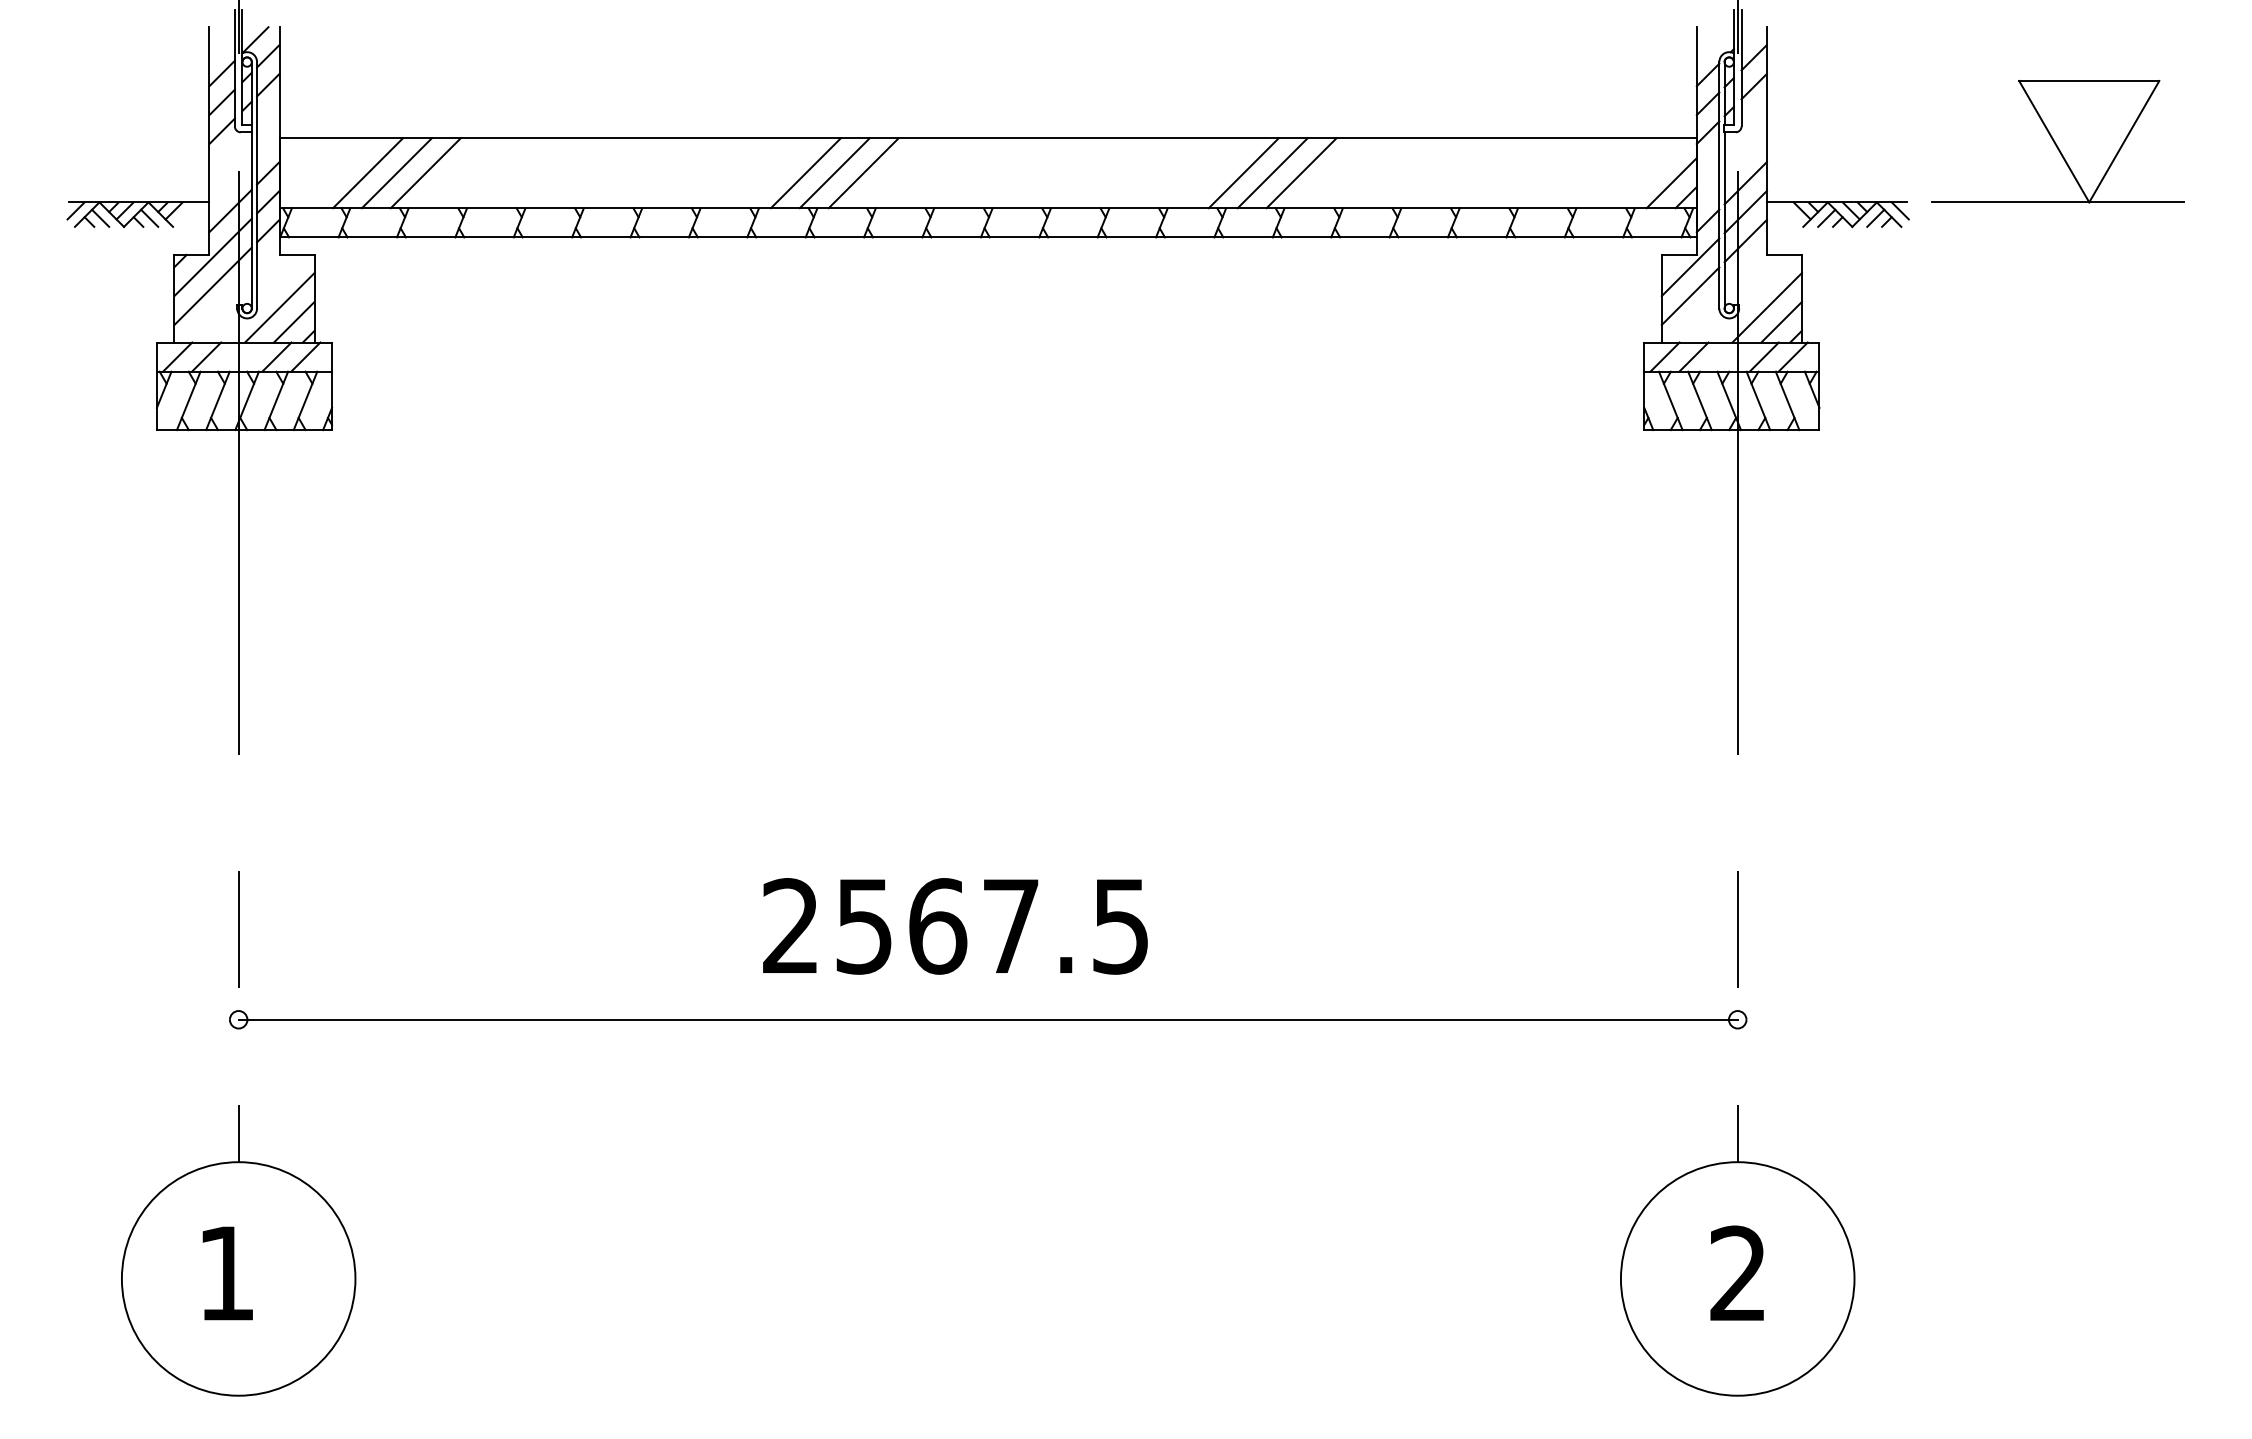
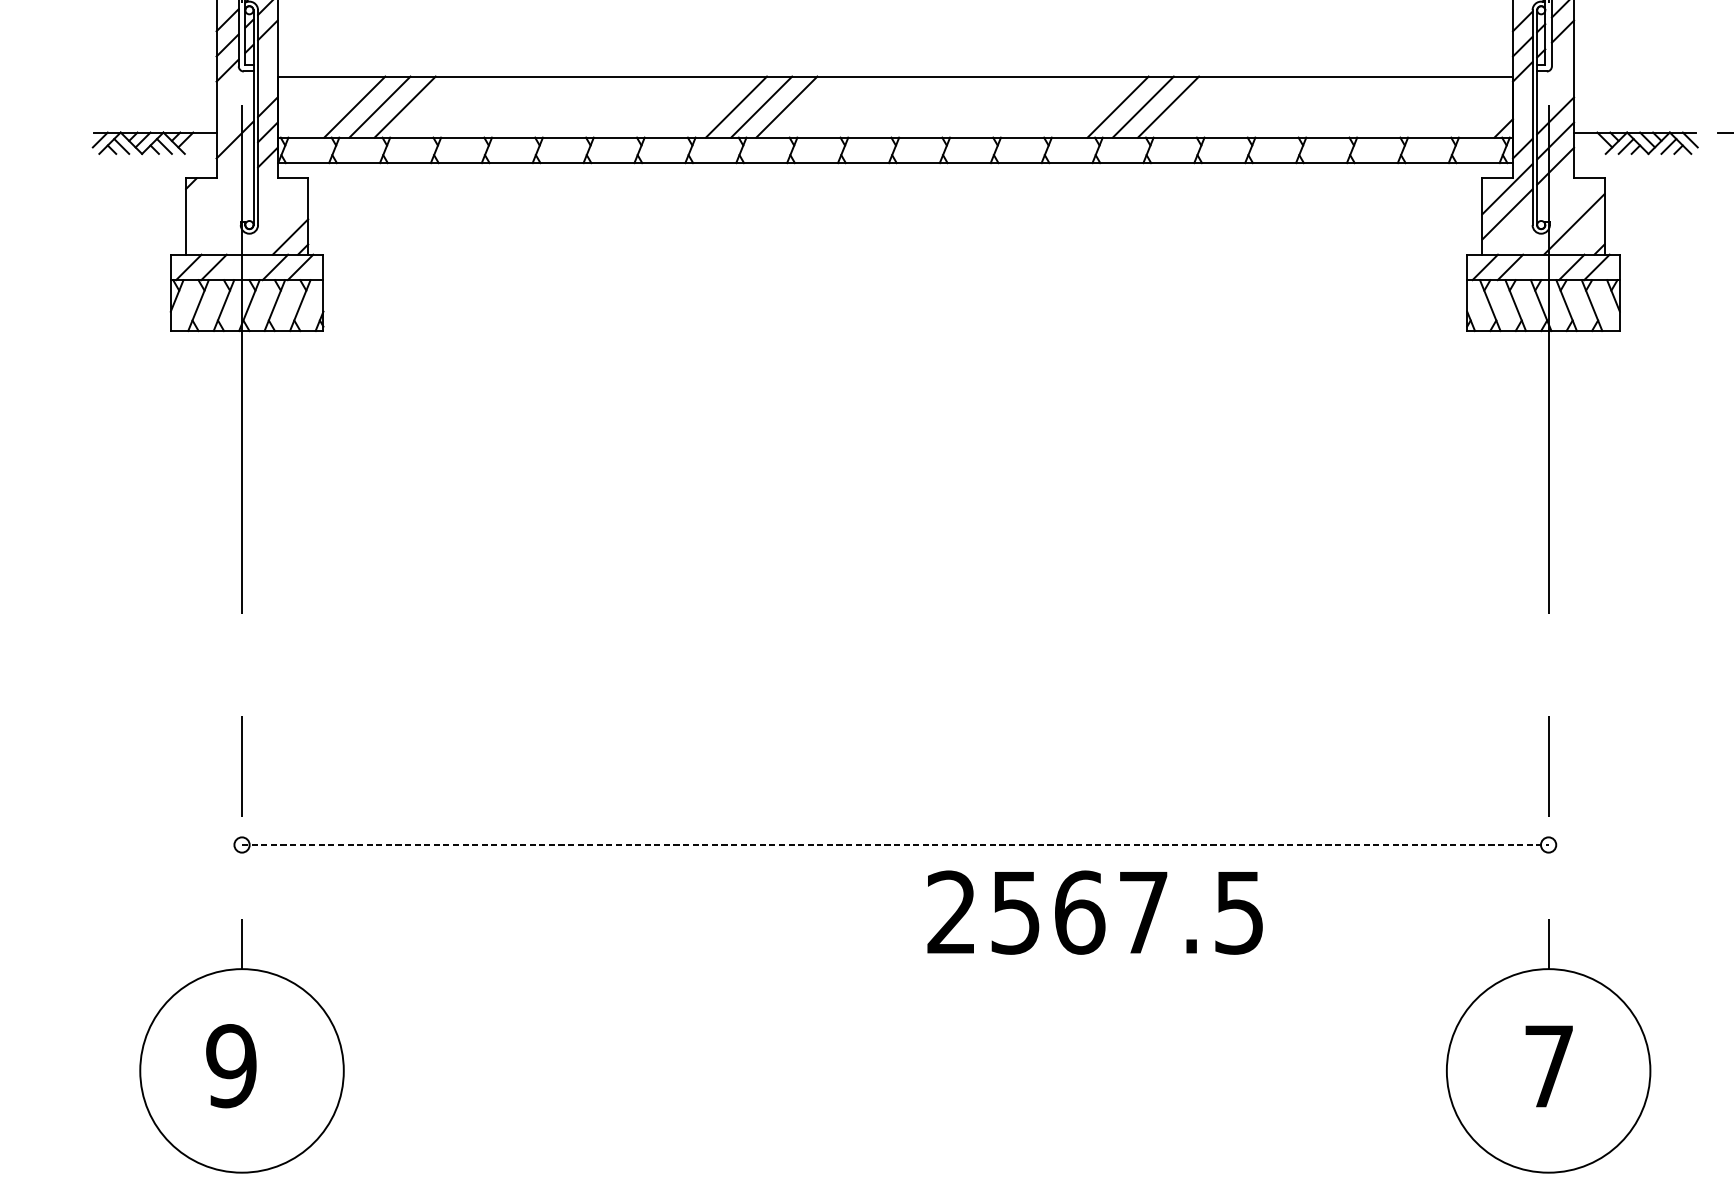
line: (1671, 183) -> (1490, 116), removed
line: (212, 257) -> (219, 180), removed
line: (212, 285) -> (219, 205), removed
line: (279, 307) -> (277, 224), removed
line: (1781, 321) -> (1586, 236), removed
text: (955, 926) -> (1095, 912), moved
line: (988, 1019) -> (895, 844), solid -> dashed
text: (1737, 1272) -> (1548, 1065), 2 -> 7
text: (226, 1273) -> (231, 1066), 1 -> 9

